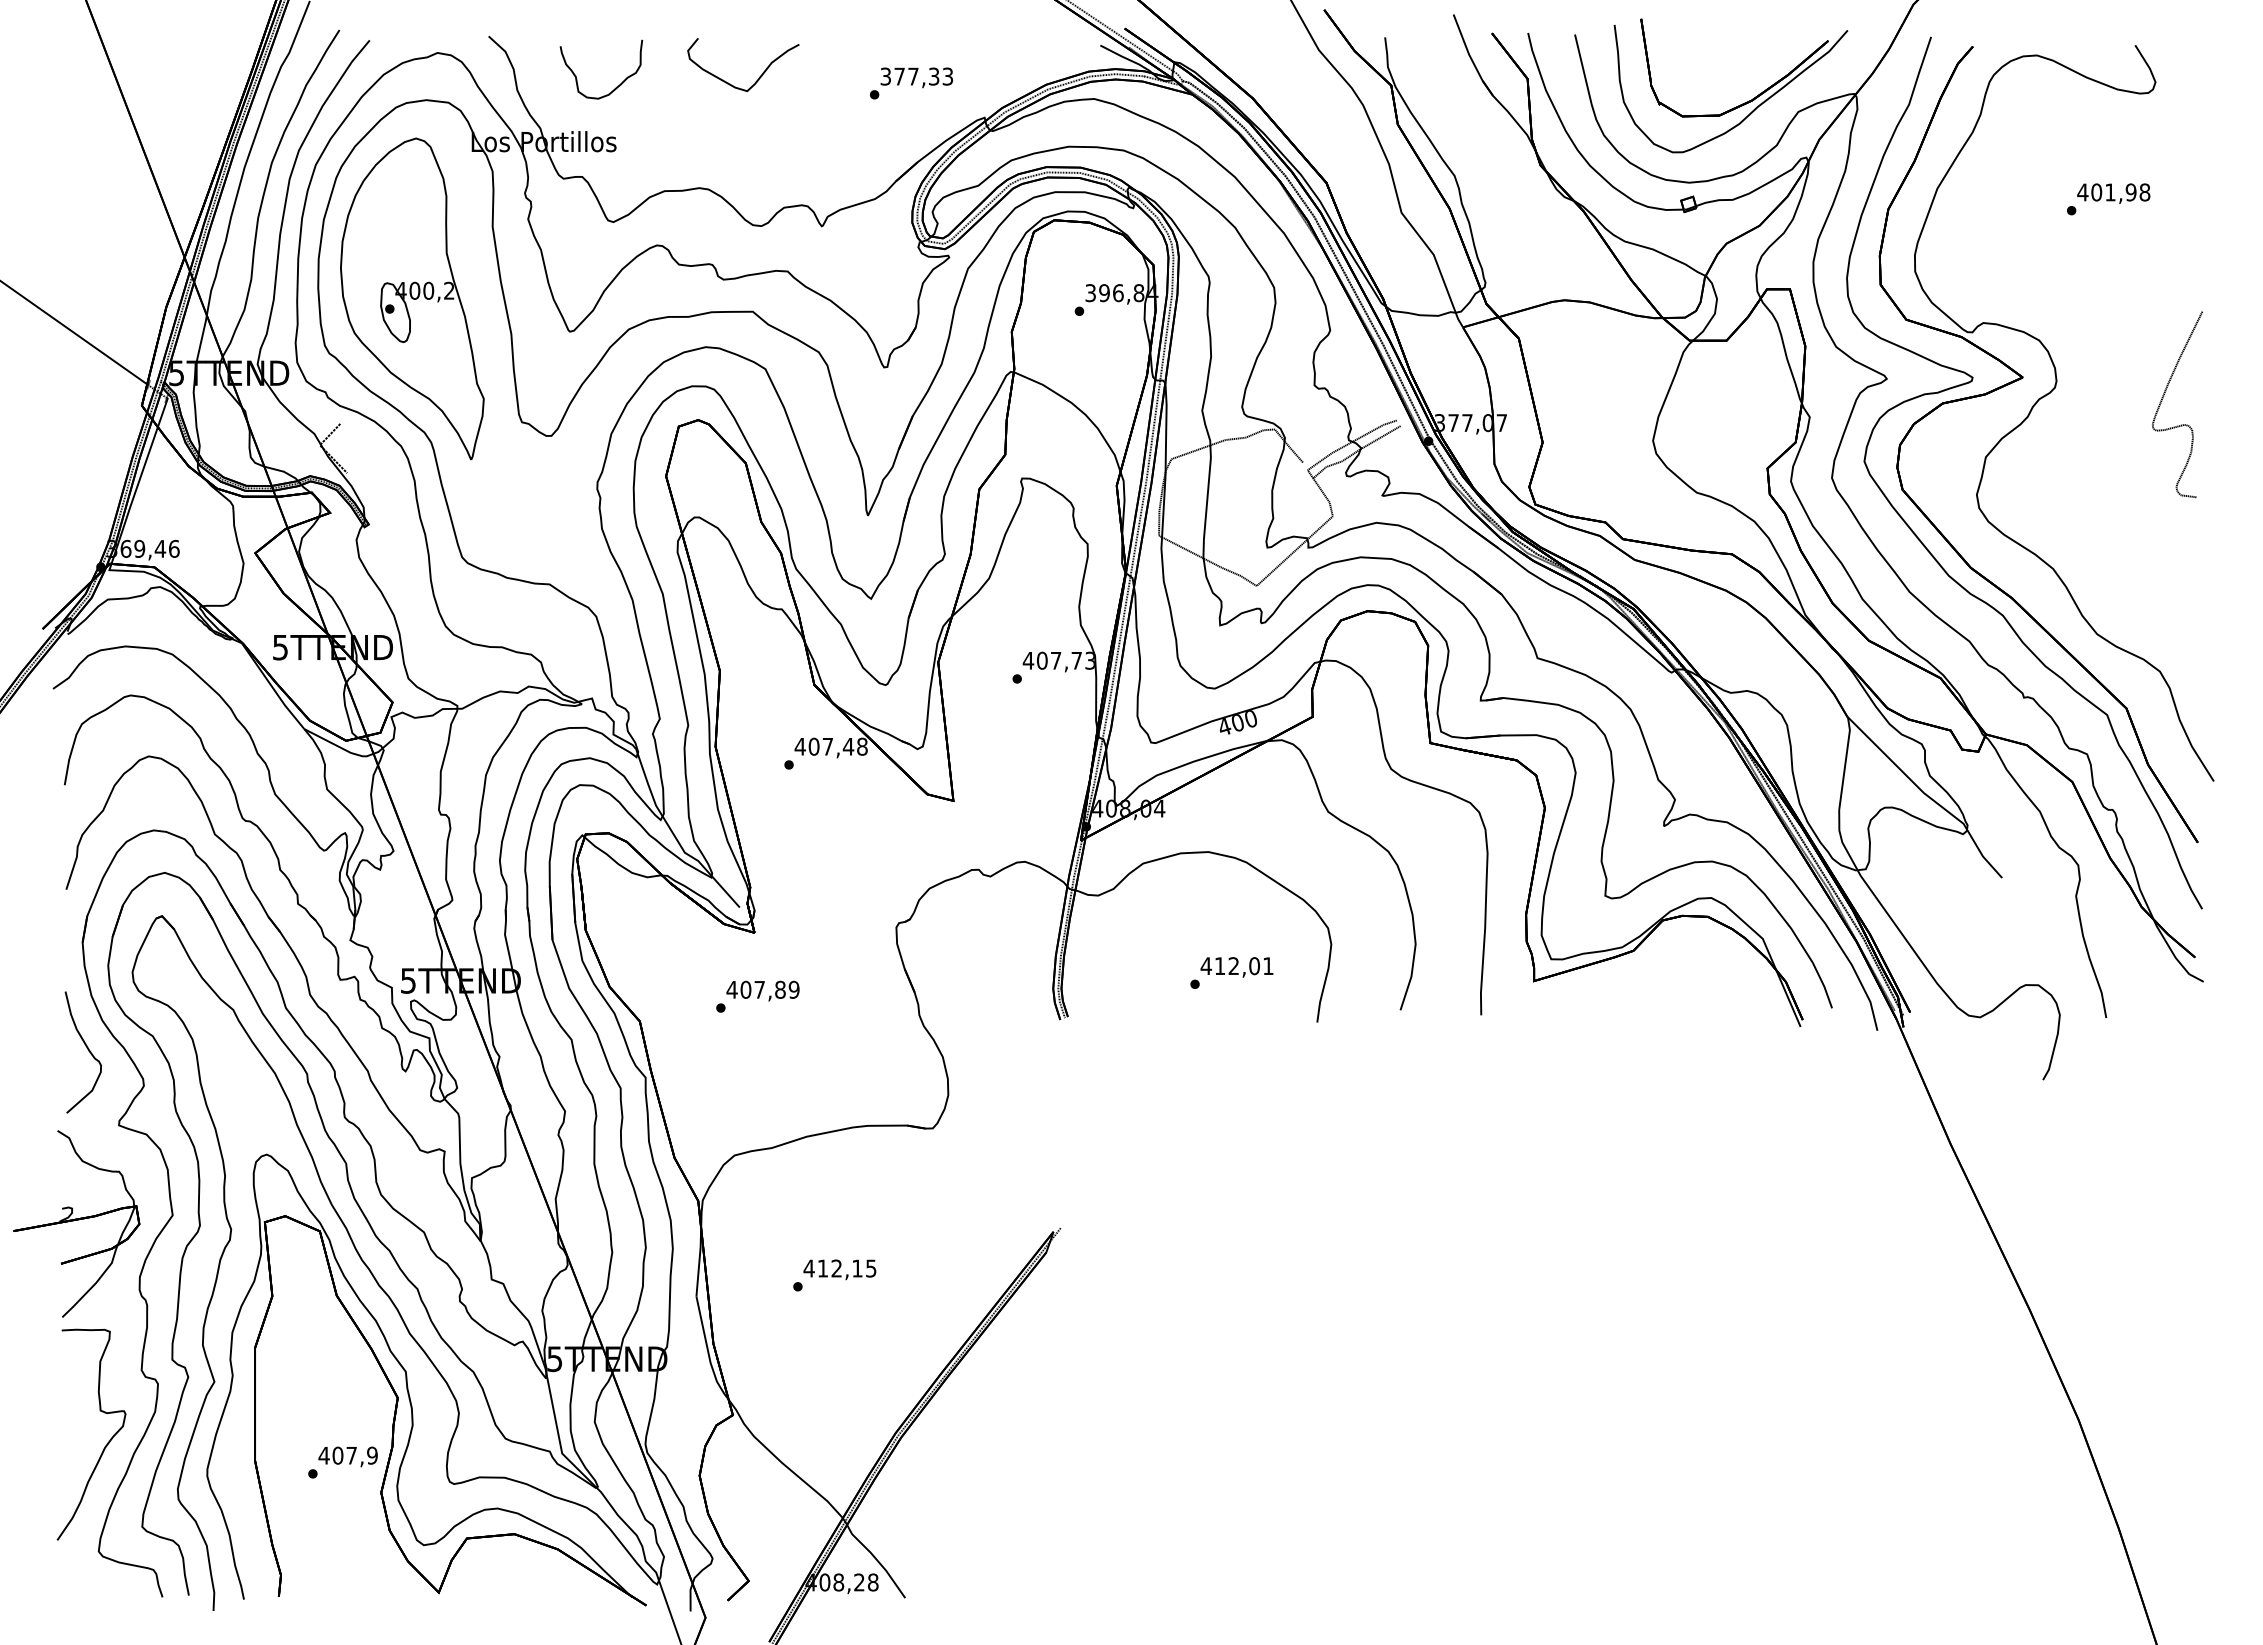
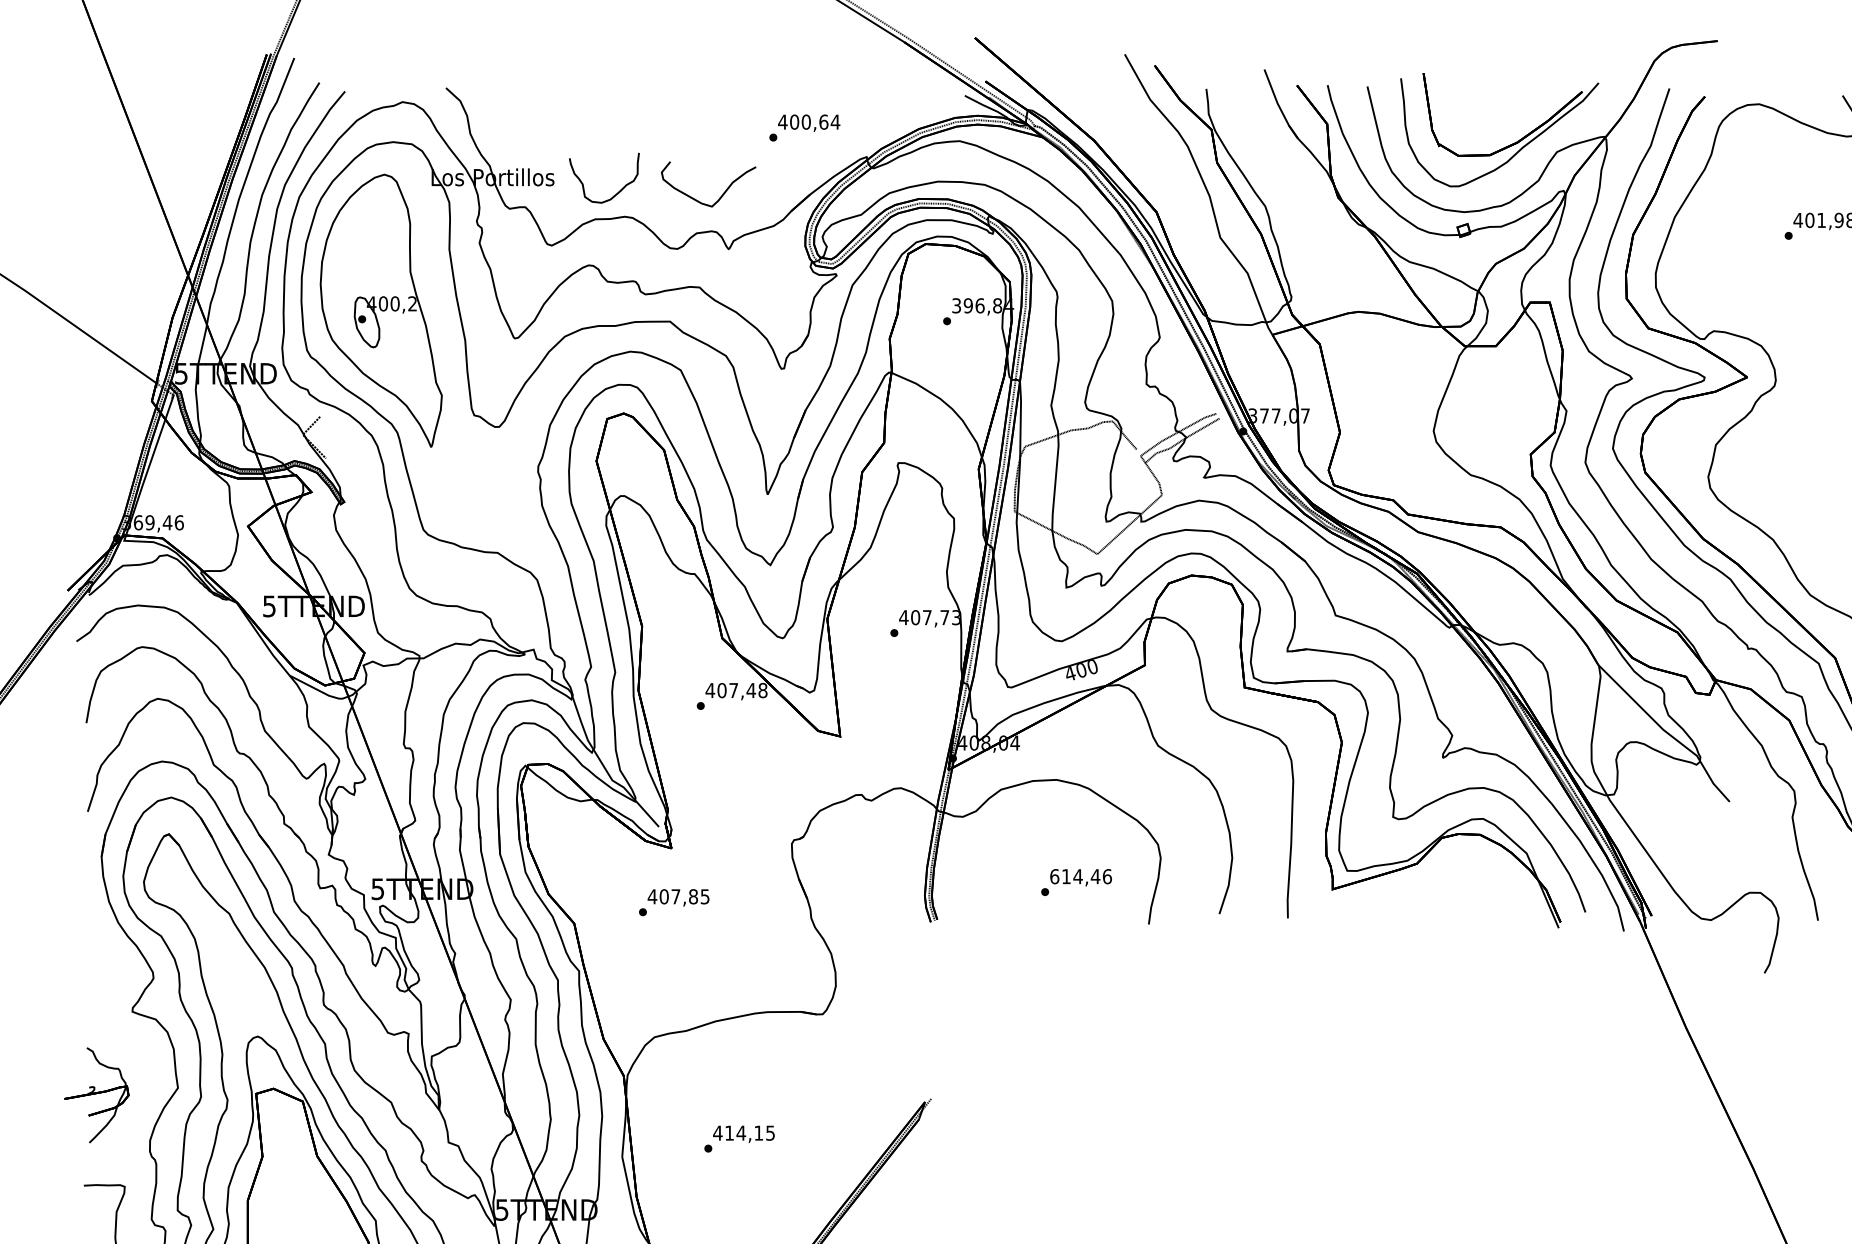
text: (916, 76) -> (808, 122), 377,33 -> 400,64
curve: (758, 77) -> (721, 195), moved
curve: (616, 86) -> (617, 192), moved
text: (1236, 966) -> (1080, 876), 412,01 -> 614,46
text: (793, 989) -> (704, 896), 407,89 -> 407,85
curve: (86, 1048) -> (104, 946), removed
part: (76, 1223) -> (96, 1094), size x0.6
text: (836, 1268) -> (741, 1133), 412,15 -> 414,15

